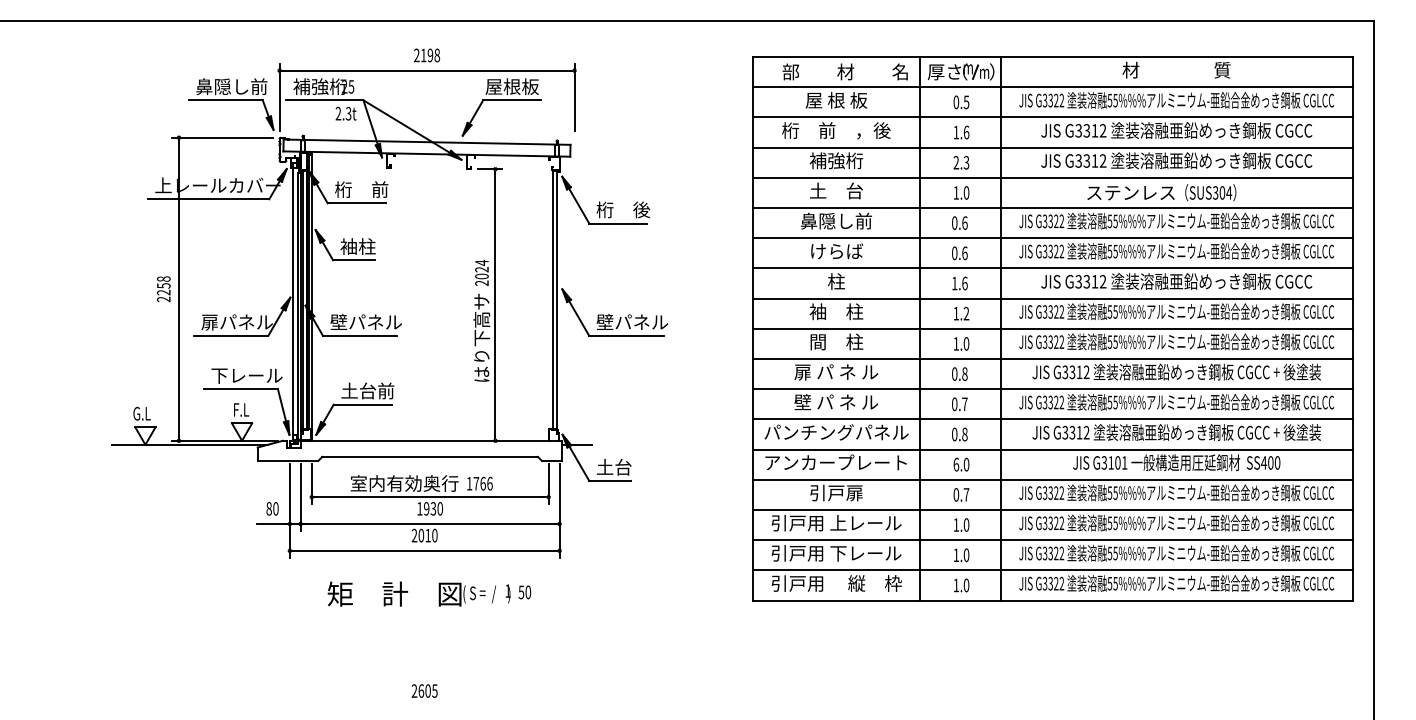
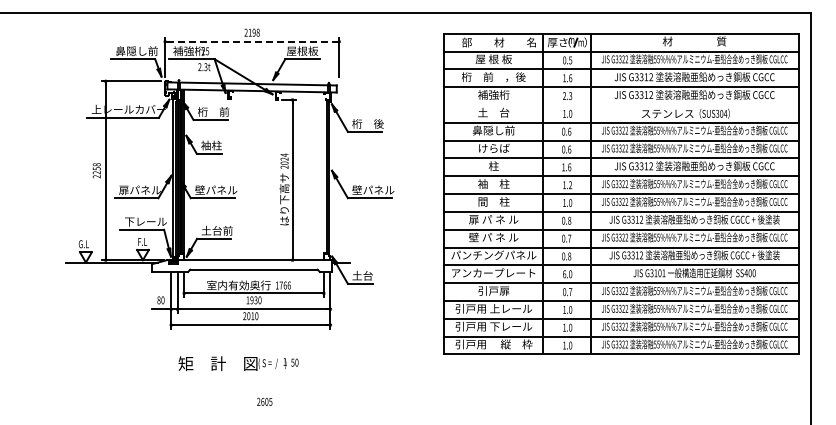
line: (427, 70) -> (252, 41), solid -> dashed
line: (1052, 178) -> (621, 105), removed
text: (429, 593) -> (238, 363), moved
text: (424, 690) -> (264, 401), moved

